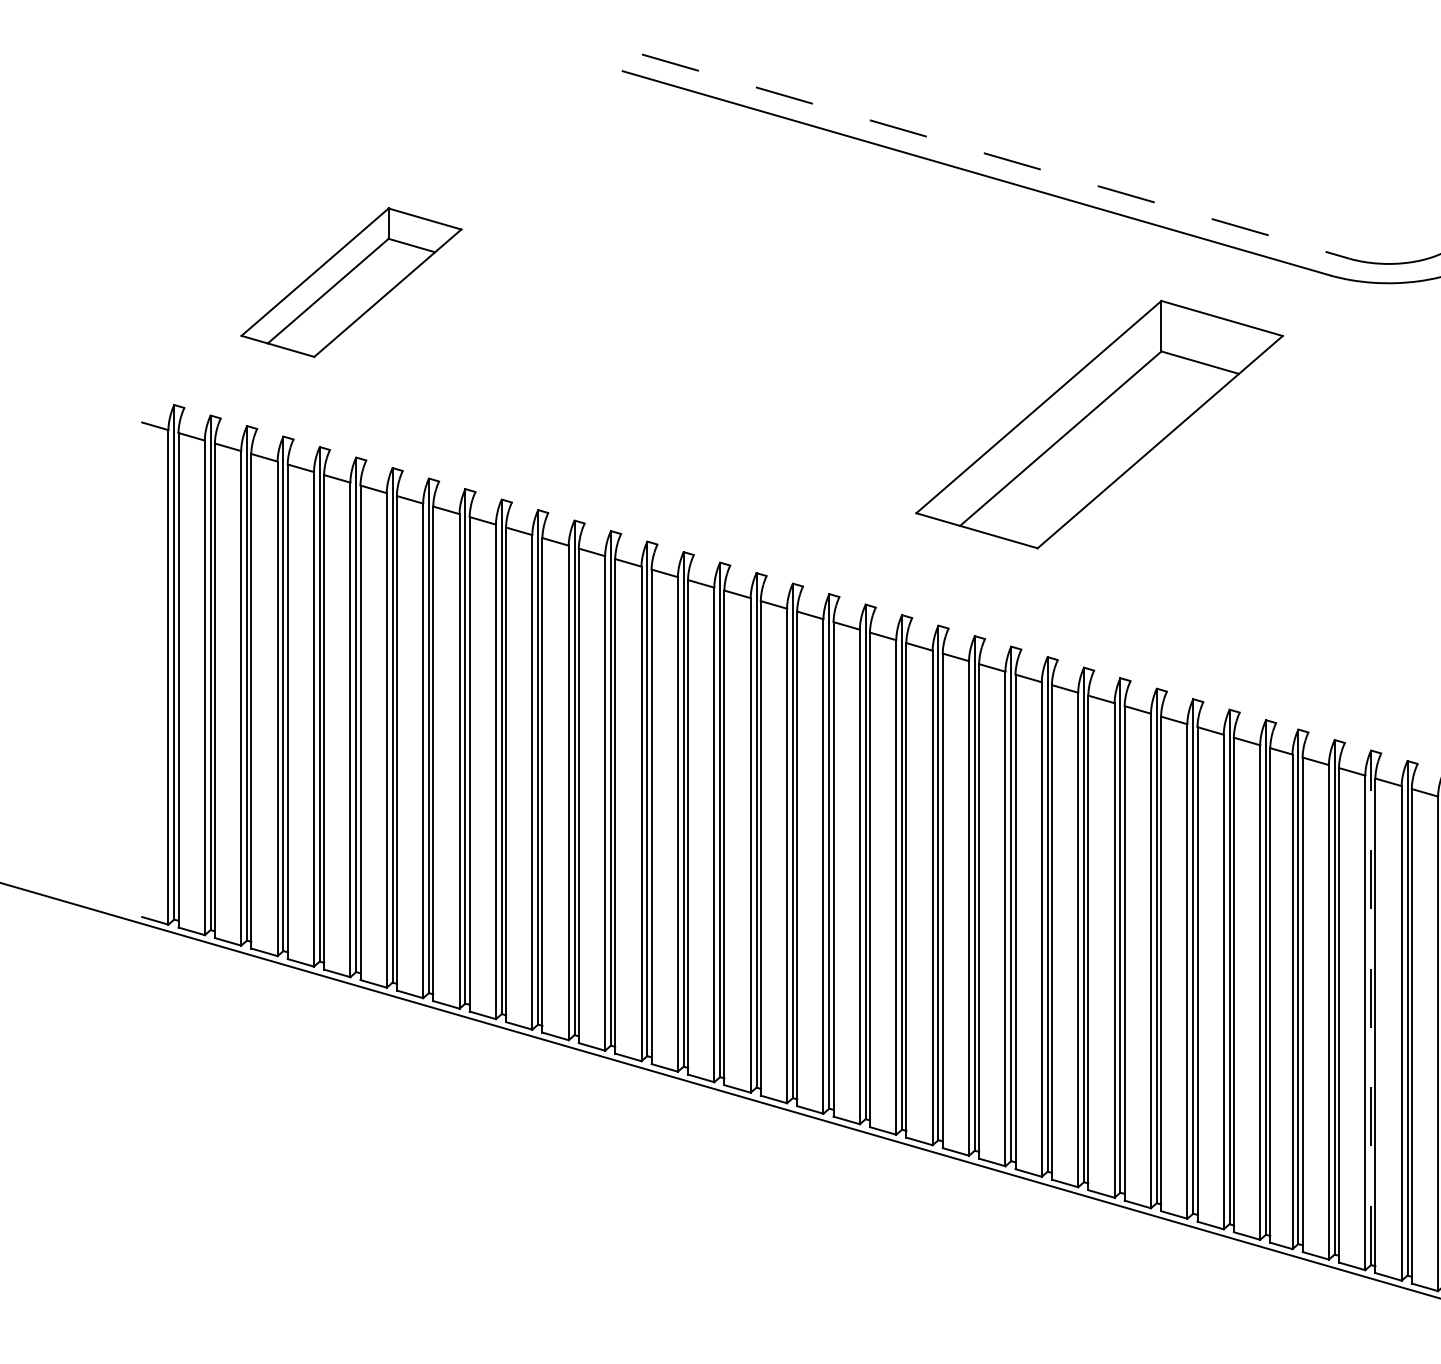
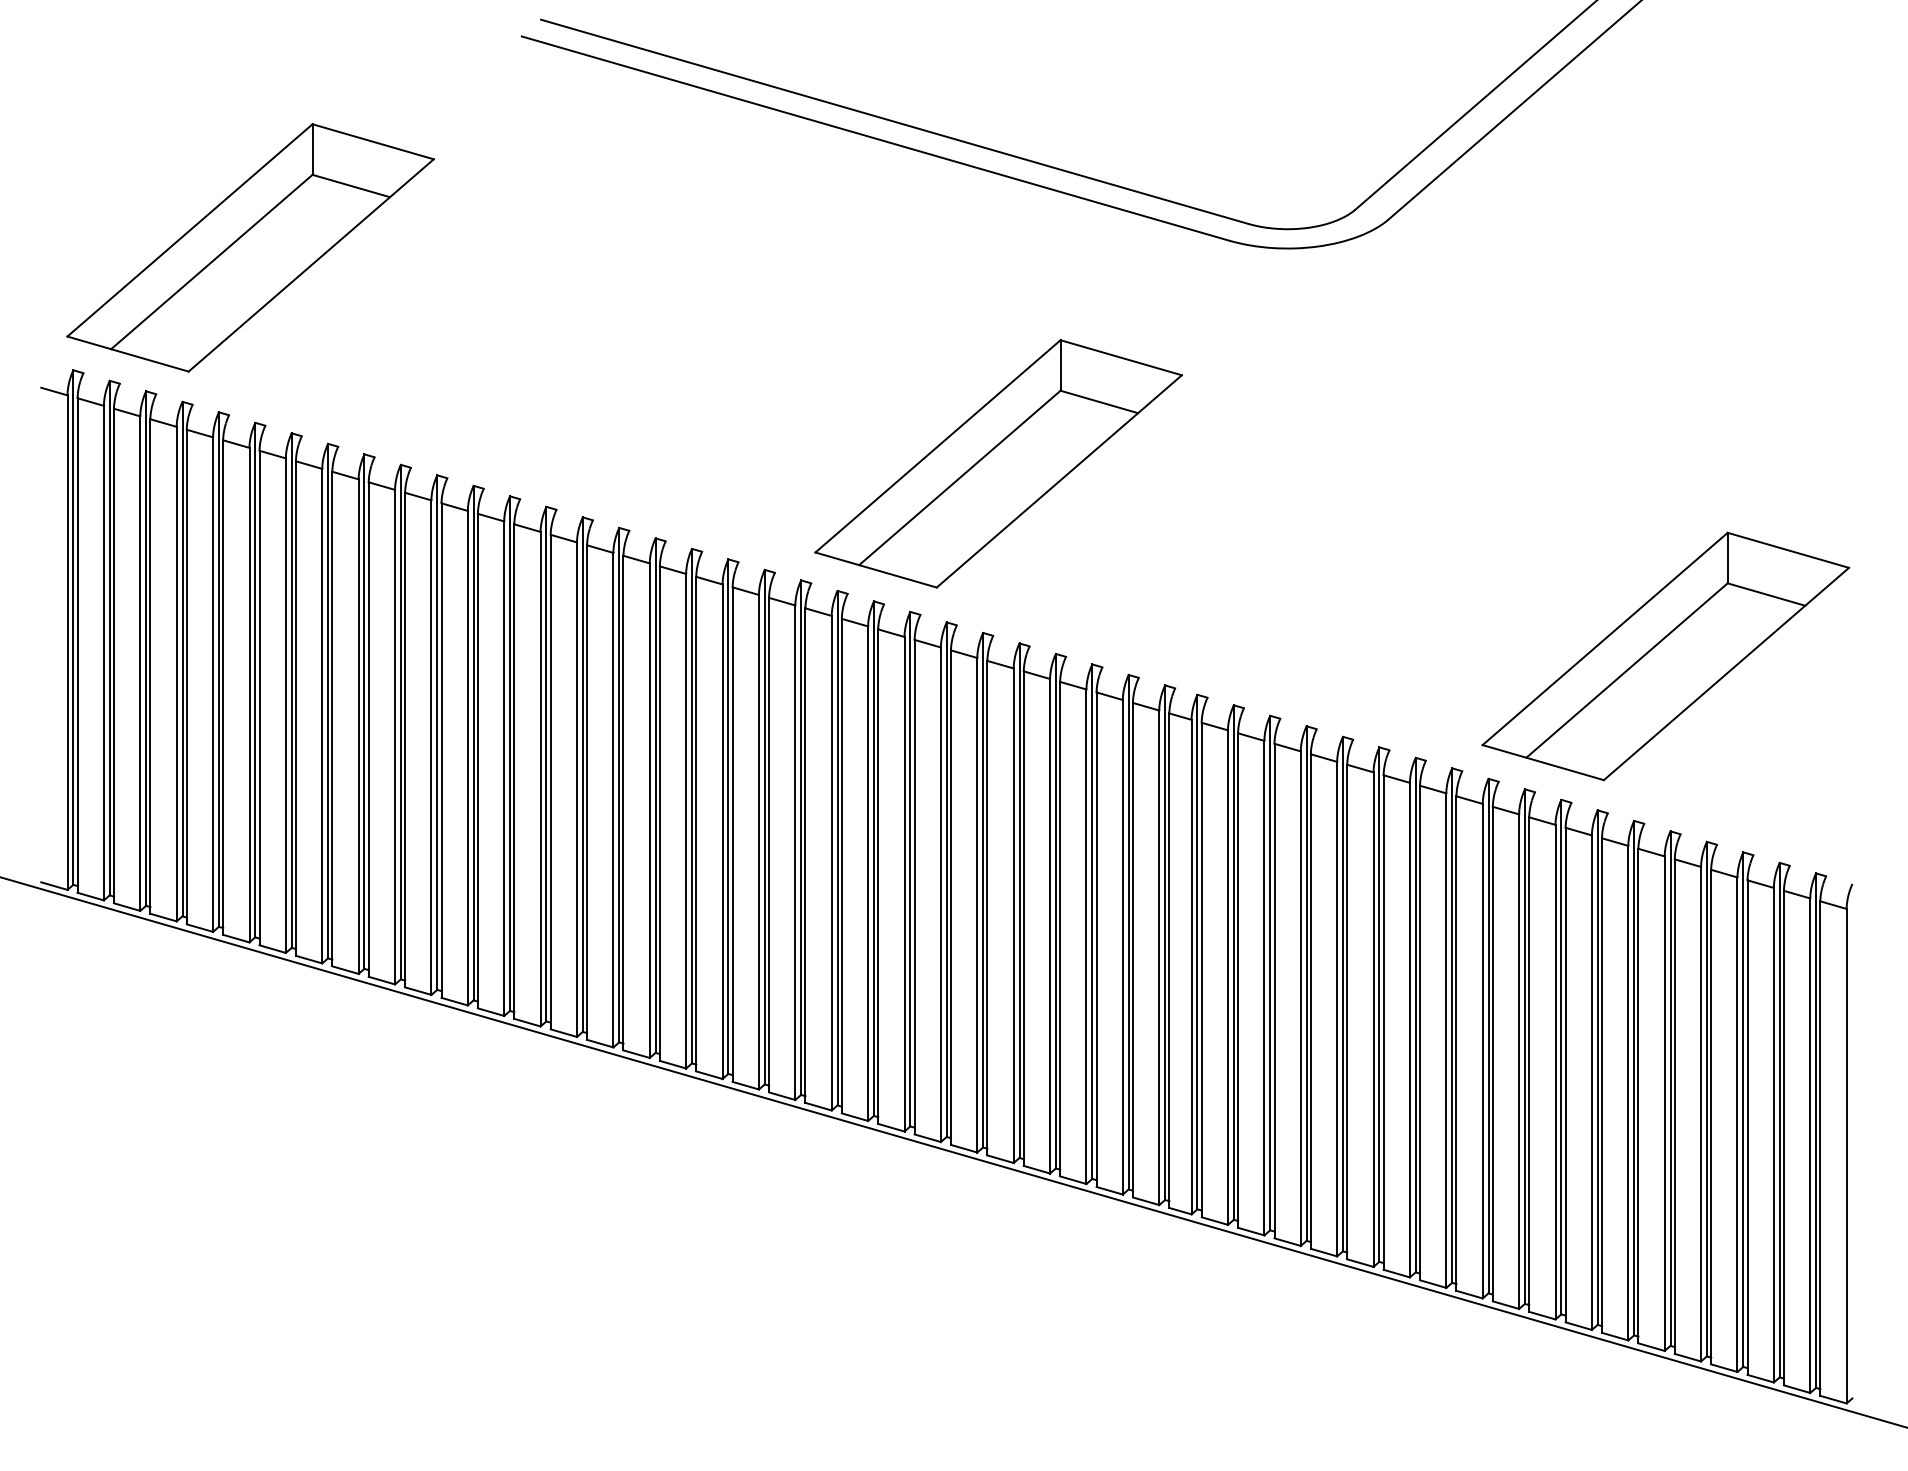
line: (996, 157) -> (895, 122), dashed -> solid
part: (351, 282) -> (250, 247), size x1.67
part: (1099, 424) -> (998, 463), moved
line: (1371, 1007) -> (1270, 972), dashed -> solid

